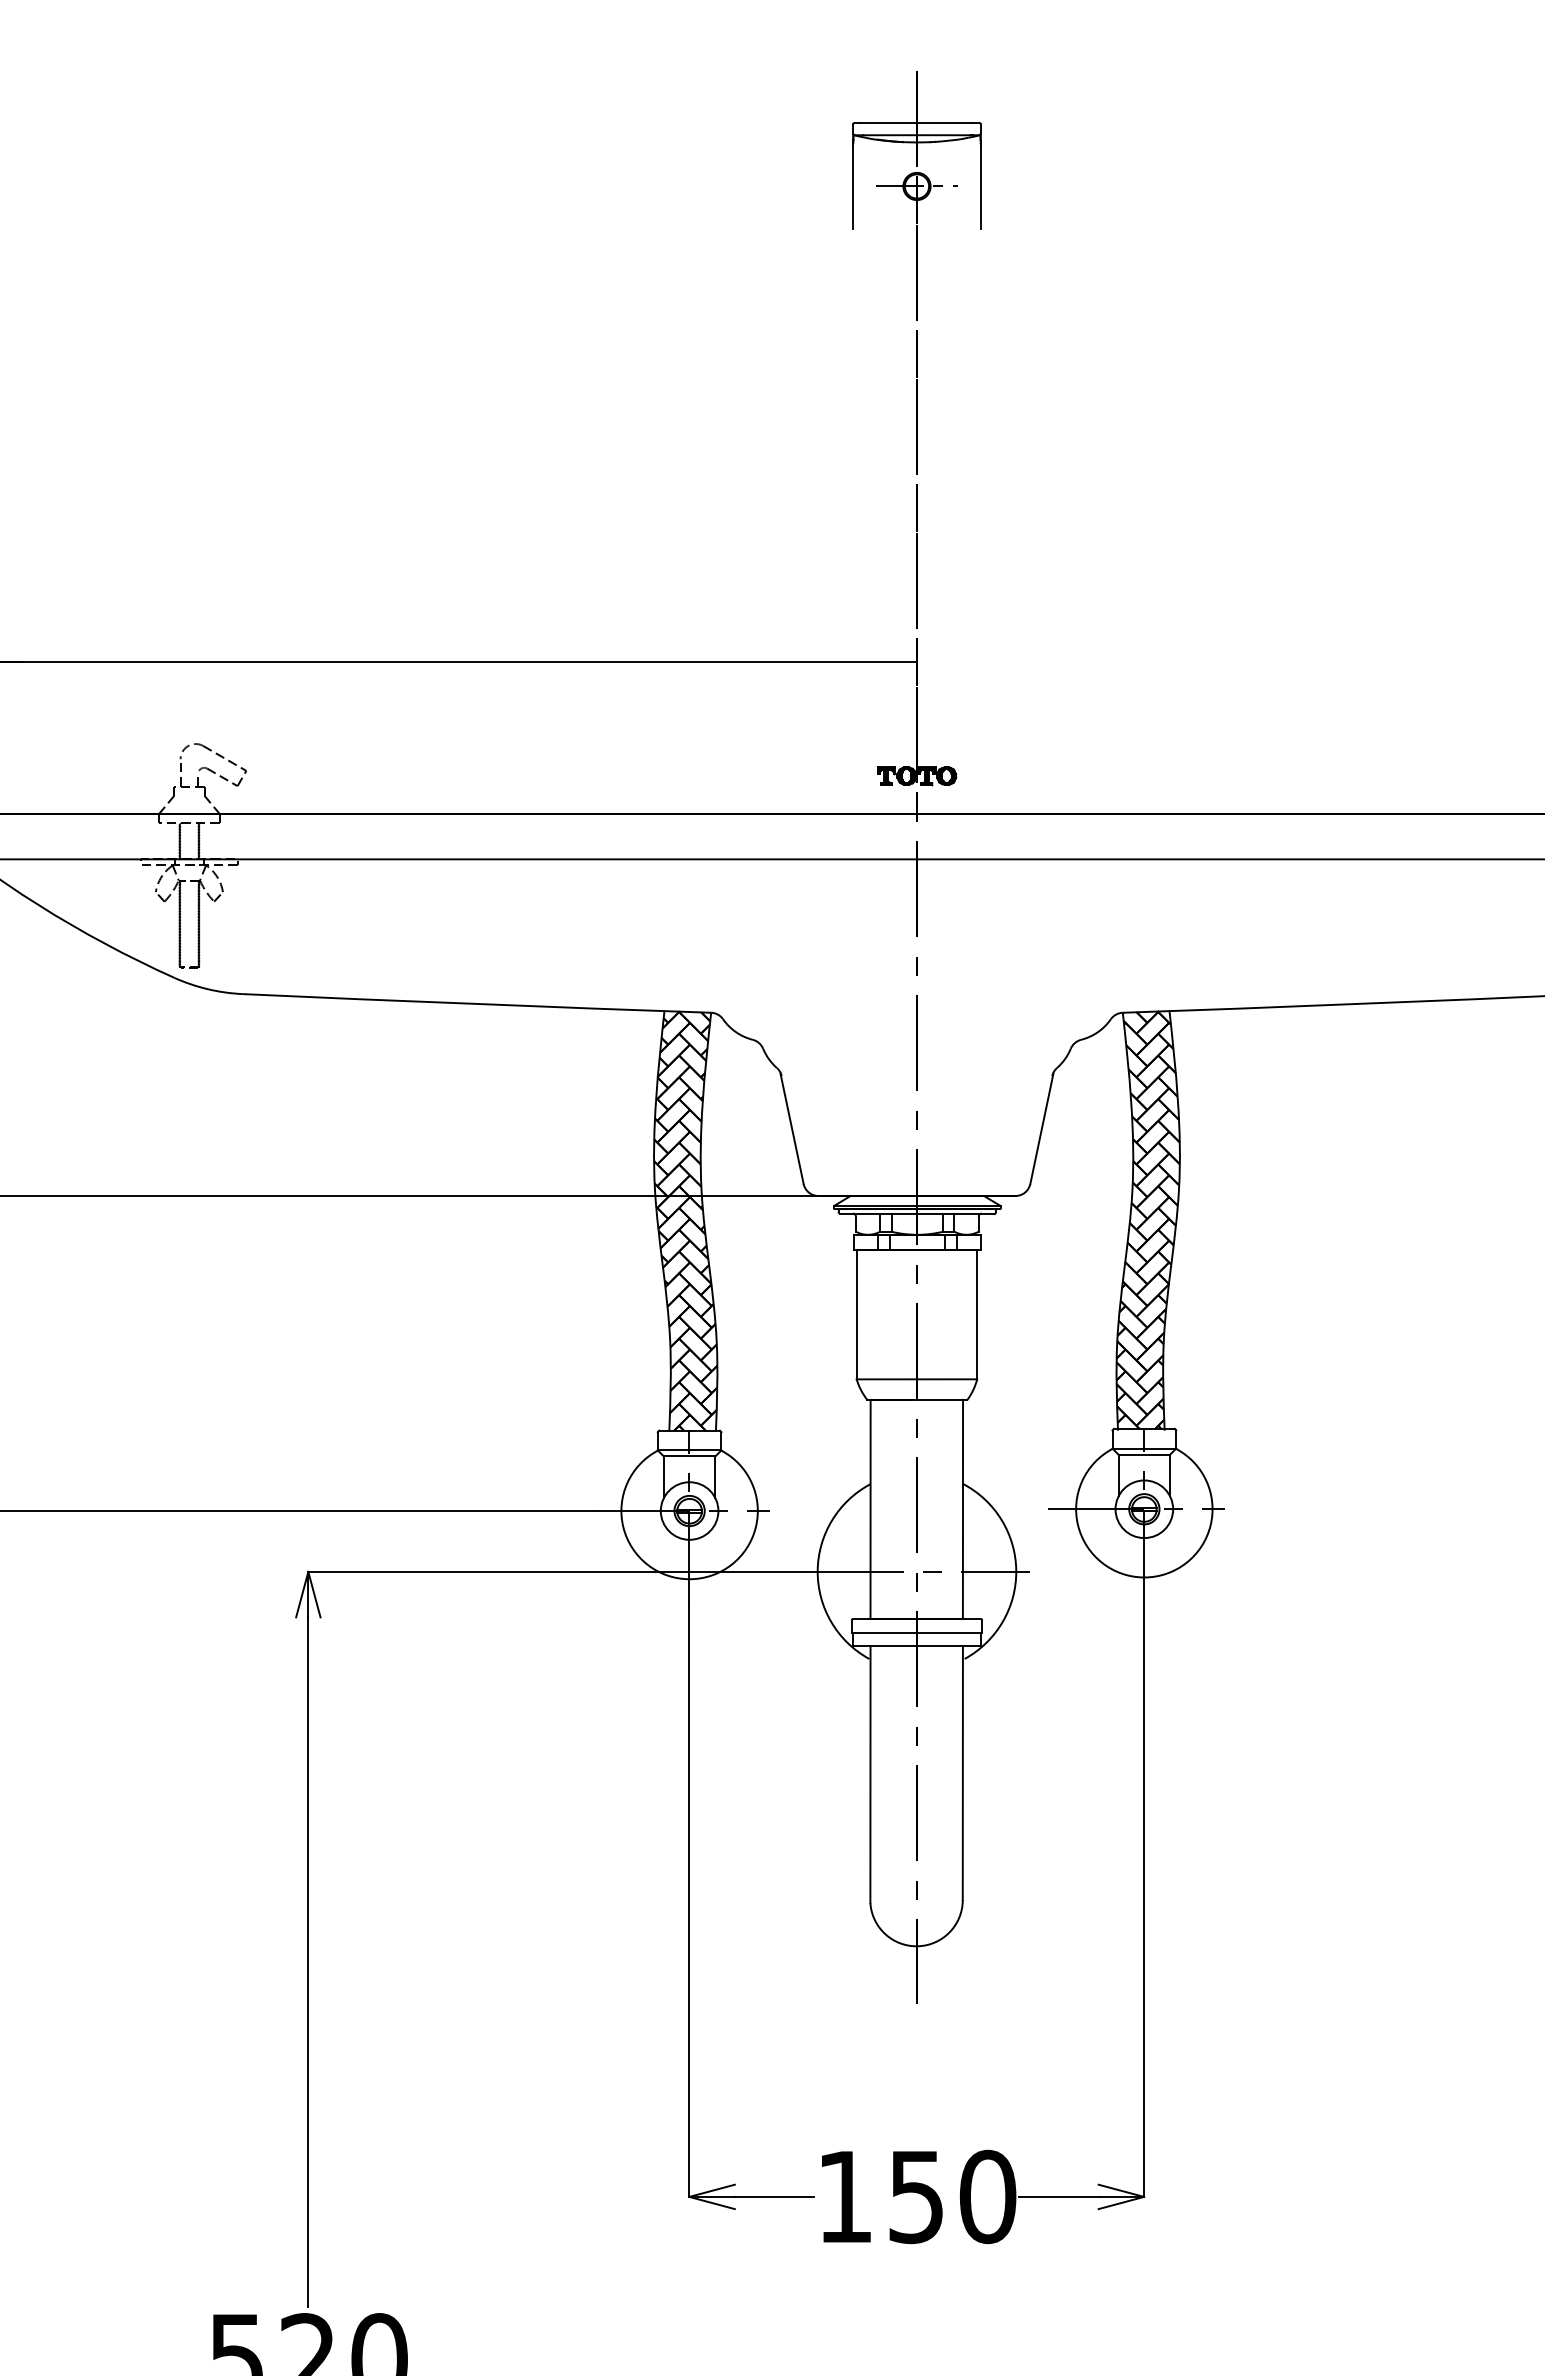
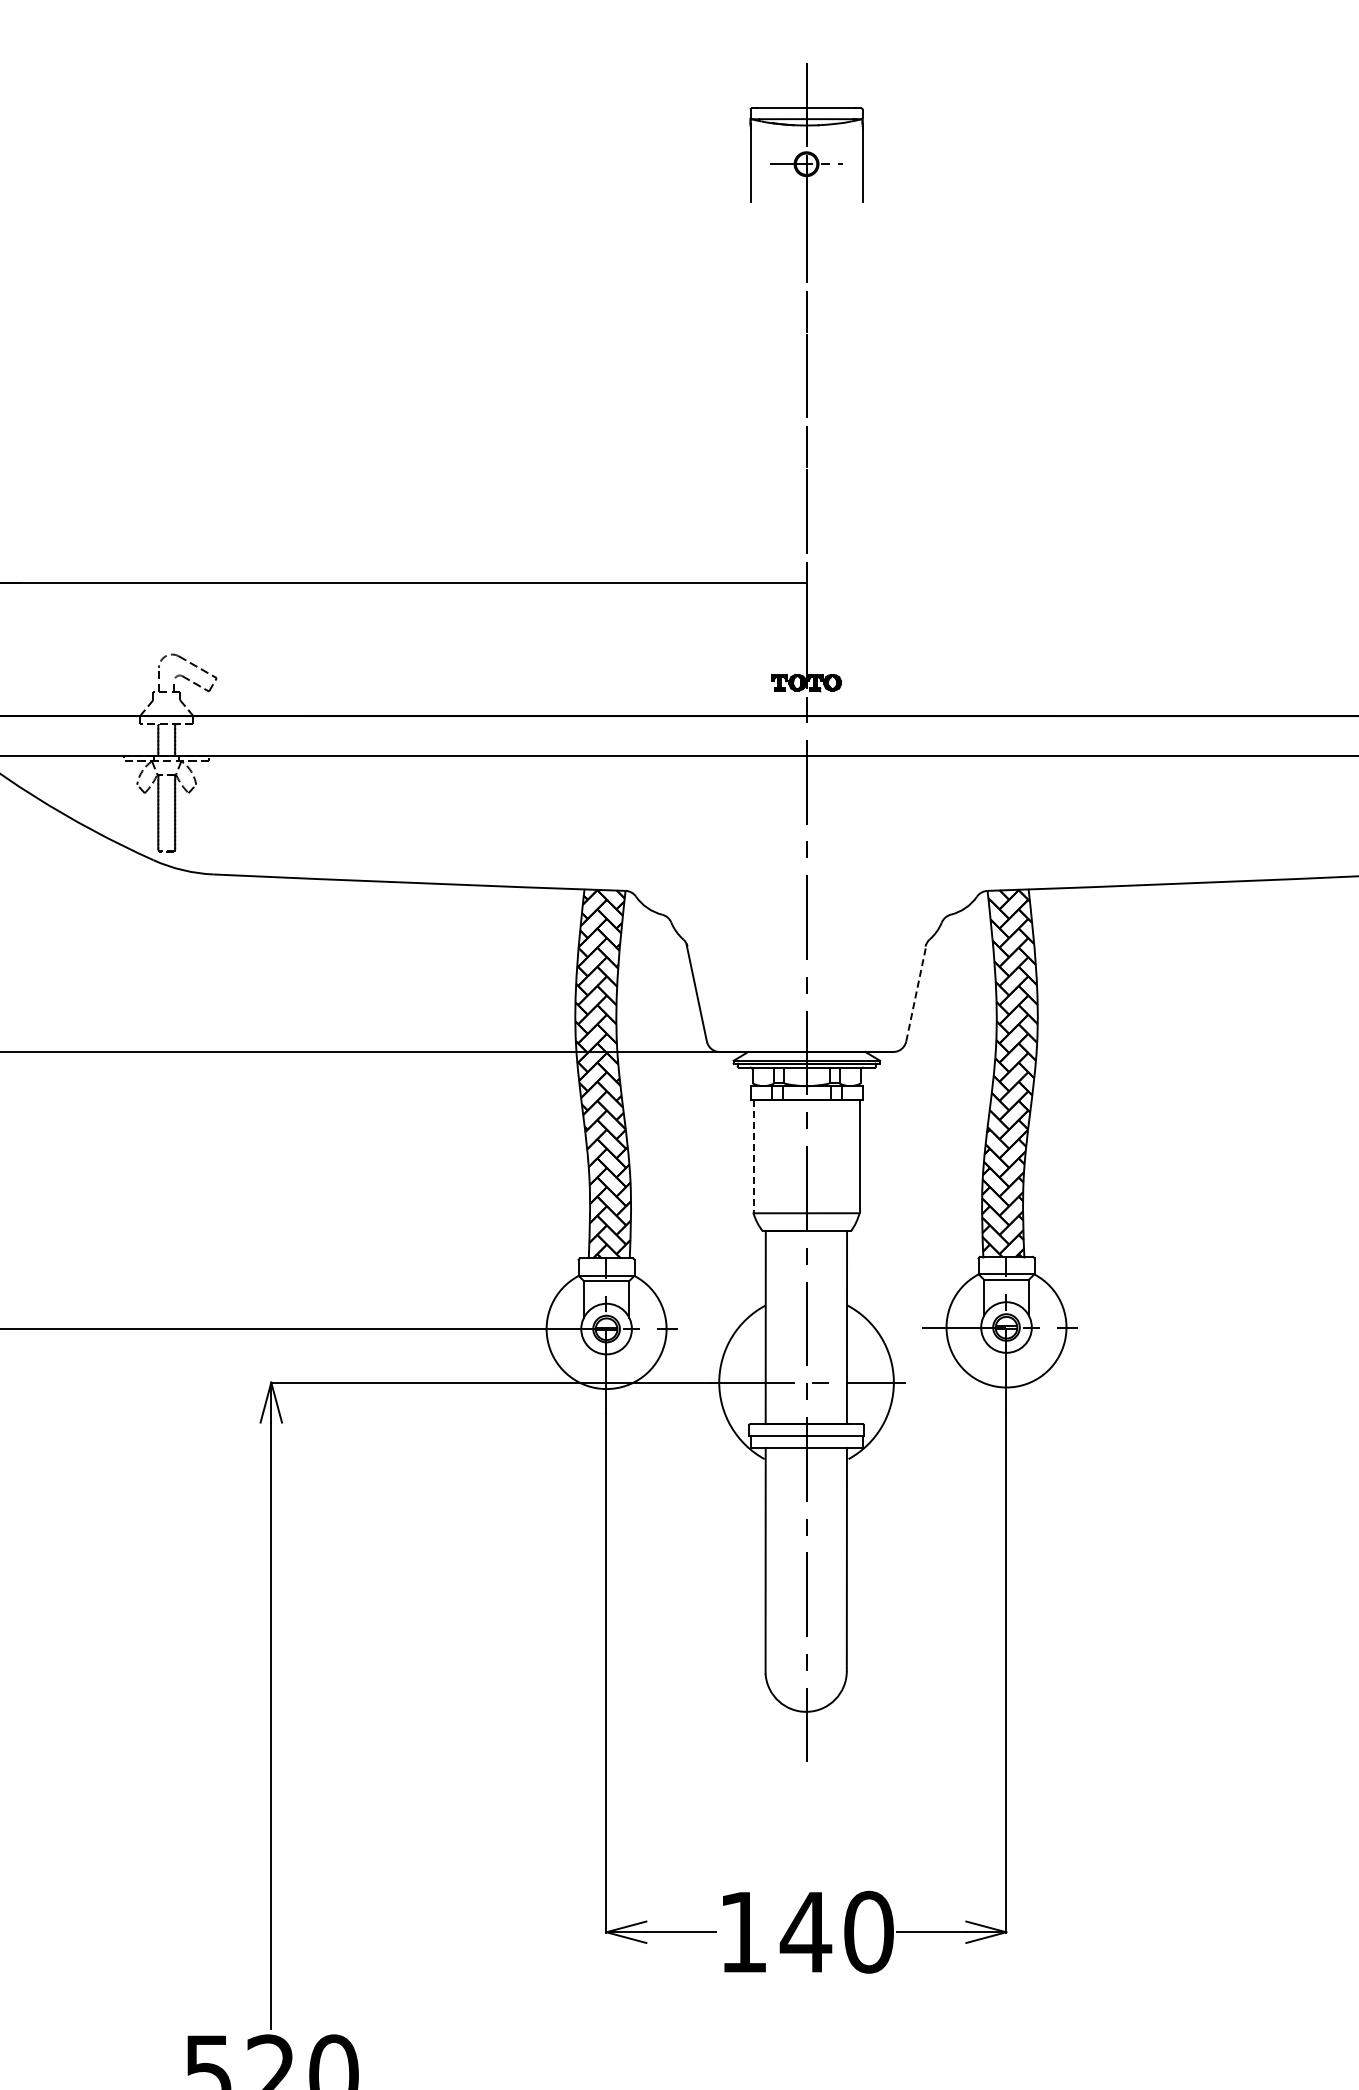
line: (1041, 1128) -> (916, 992), solid -> dashed
line: (856, 1314) -> (753, 1156), solid -> dashed
text: (915, 2197) -> (805, 1932), 150 -> 140

